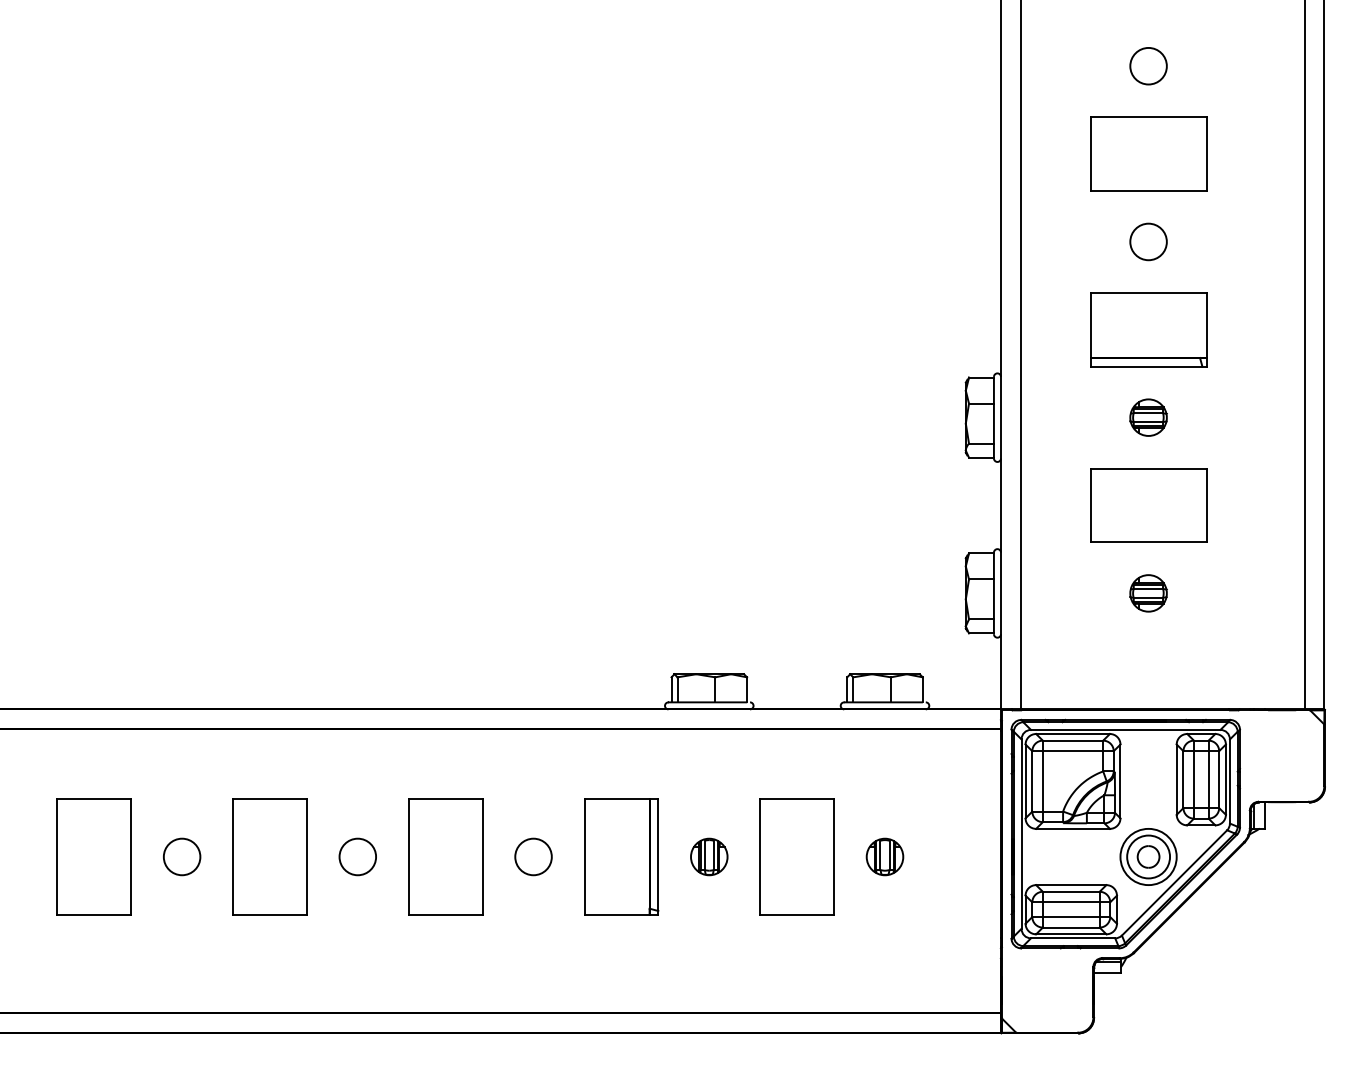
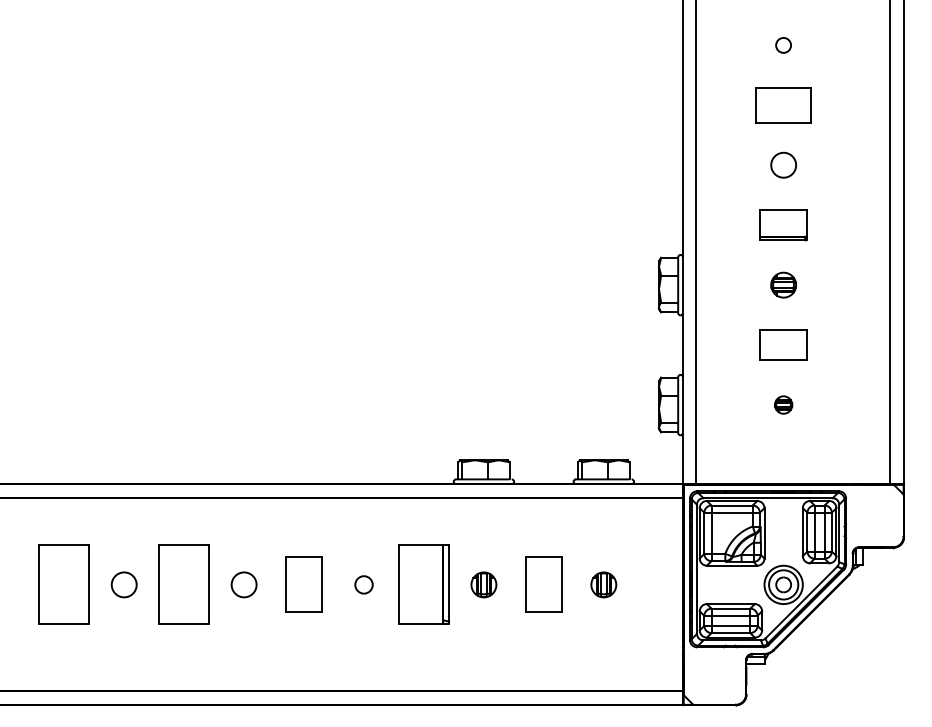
circle: (1148, 66) -> (783, 45), size x0.6
part: (1148, 152) -> (783, 104), size x0.7
part: (1148, 330) -> (783, 225), size x0.6
part: (1148, 504) -> (783, 344), size x0.6
part: (1148, 592) -> (783, 404), size x0.7
part: (444, 856) -> (303, 584), size x0.7
circle: (532, 856) -> (363, 584), size x0.7
part: (796, 856) -> (543, 584), size x0.7

